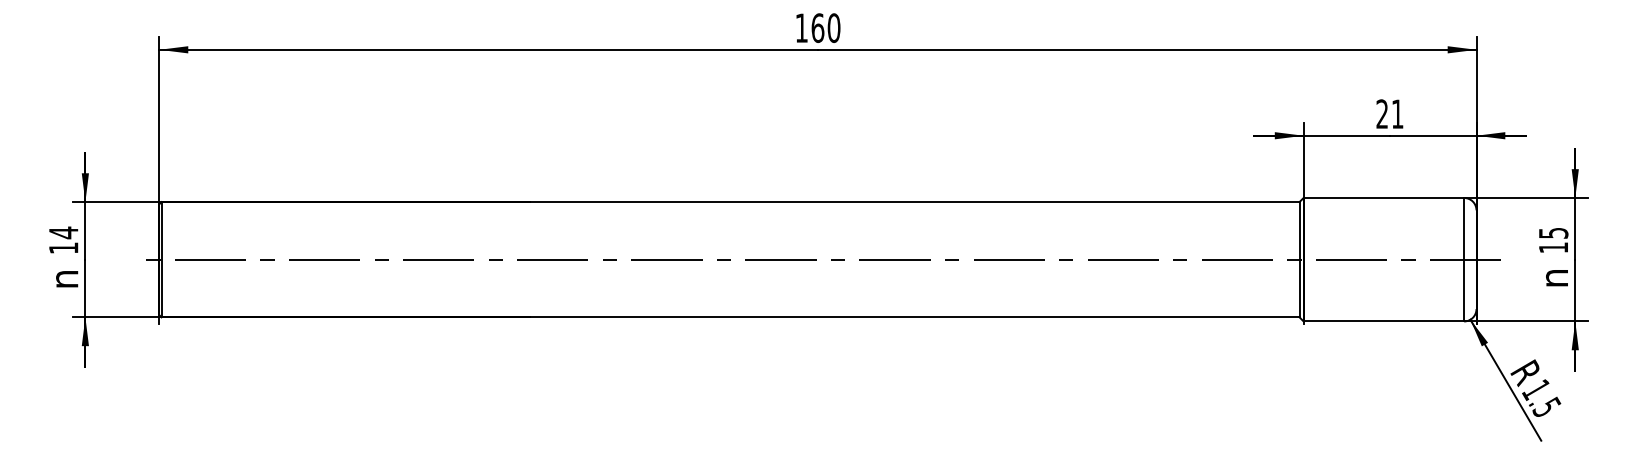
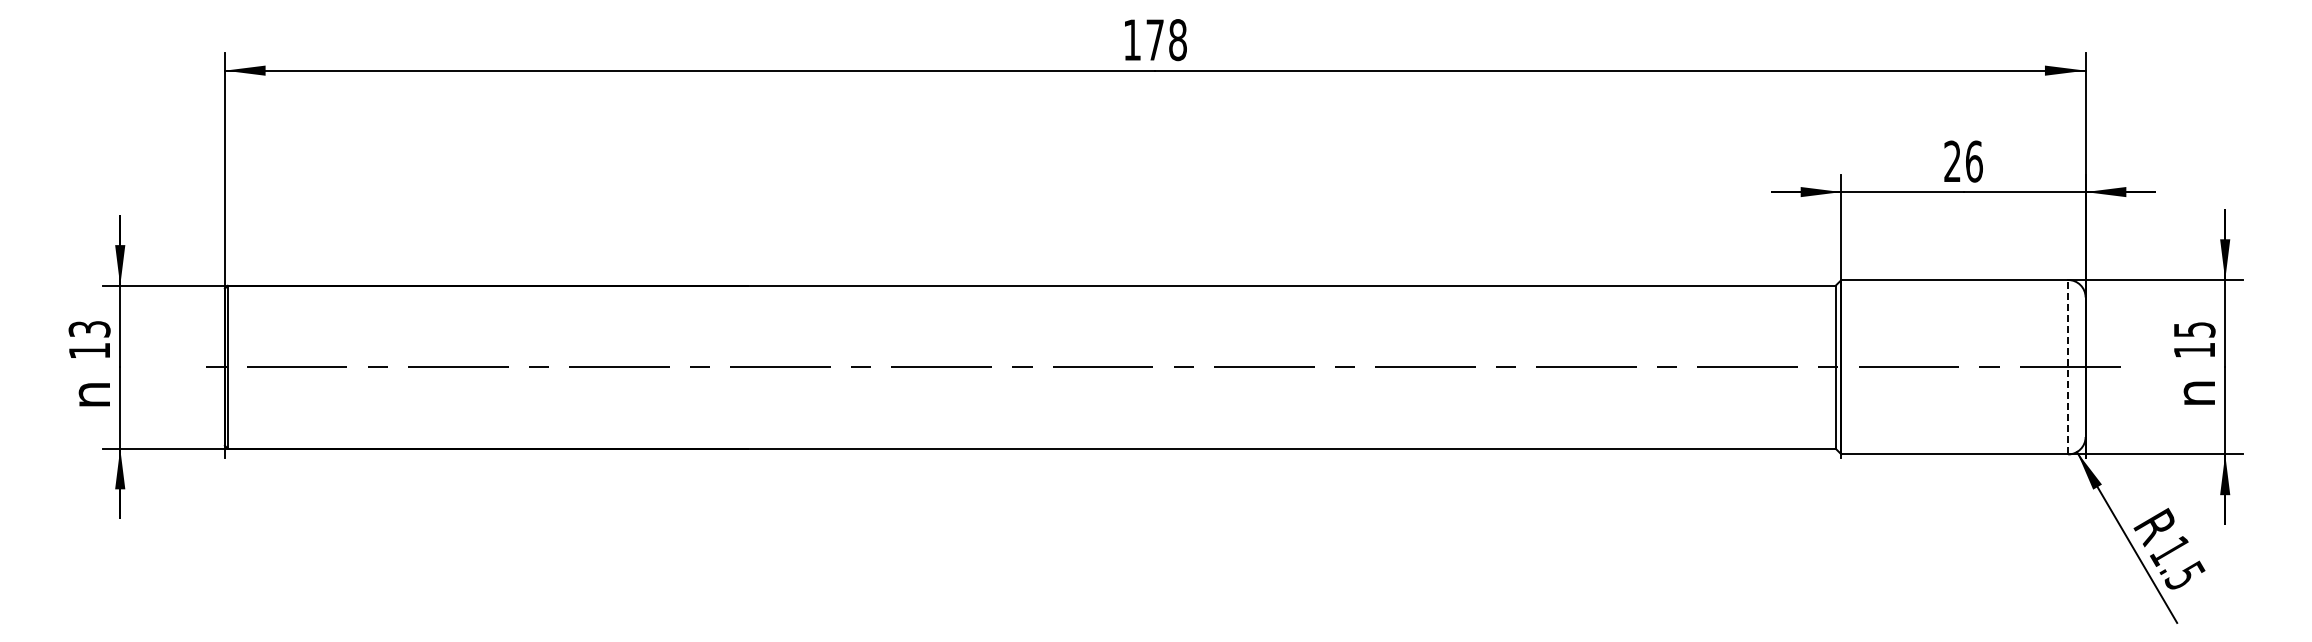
text: (825, 28) -> (1166, 40), 160 -> 178
text: (1397, 114) -> (1974, 161), 21 -> 26
text: (63, 233) -> (89, 329), 14 -> 13
line: (1464, 259) -> (2068, 366), solid -> dashed

